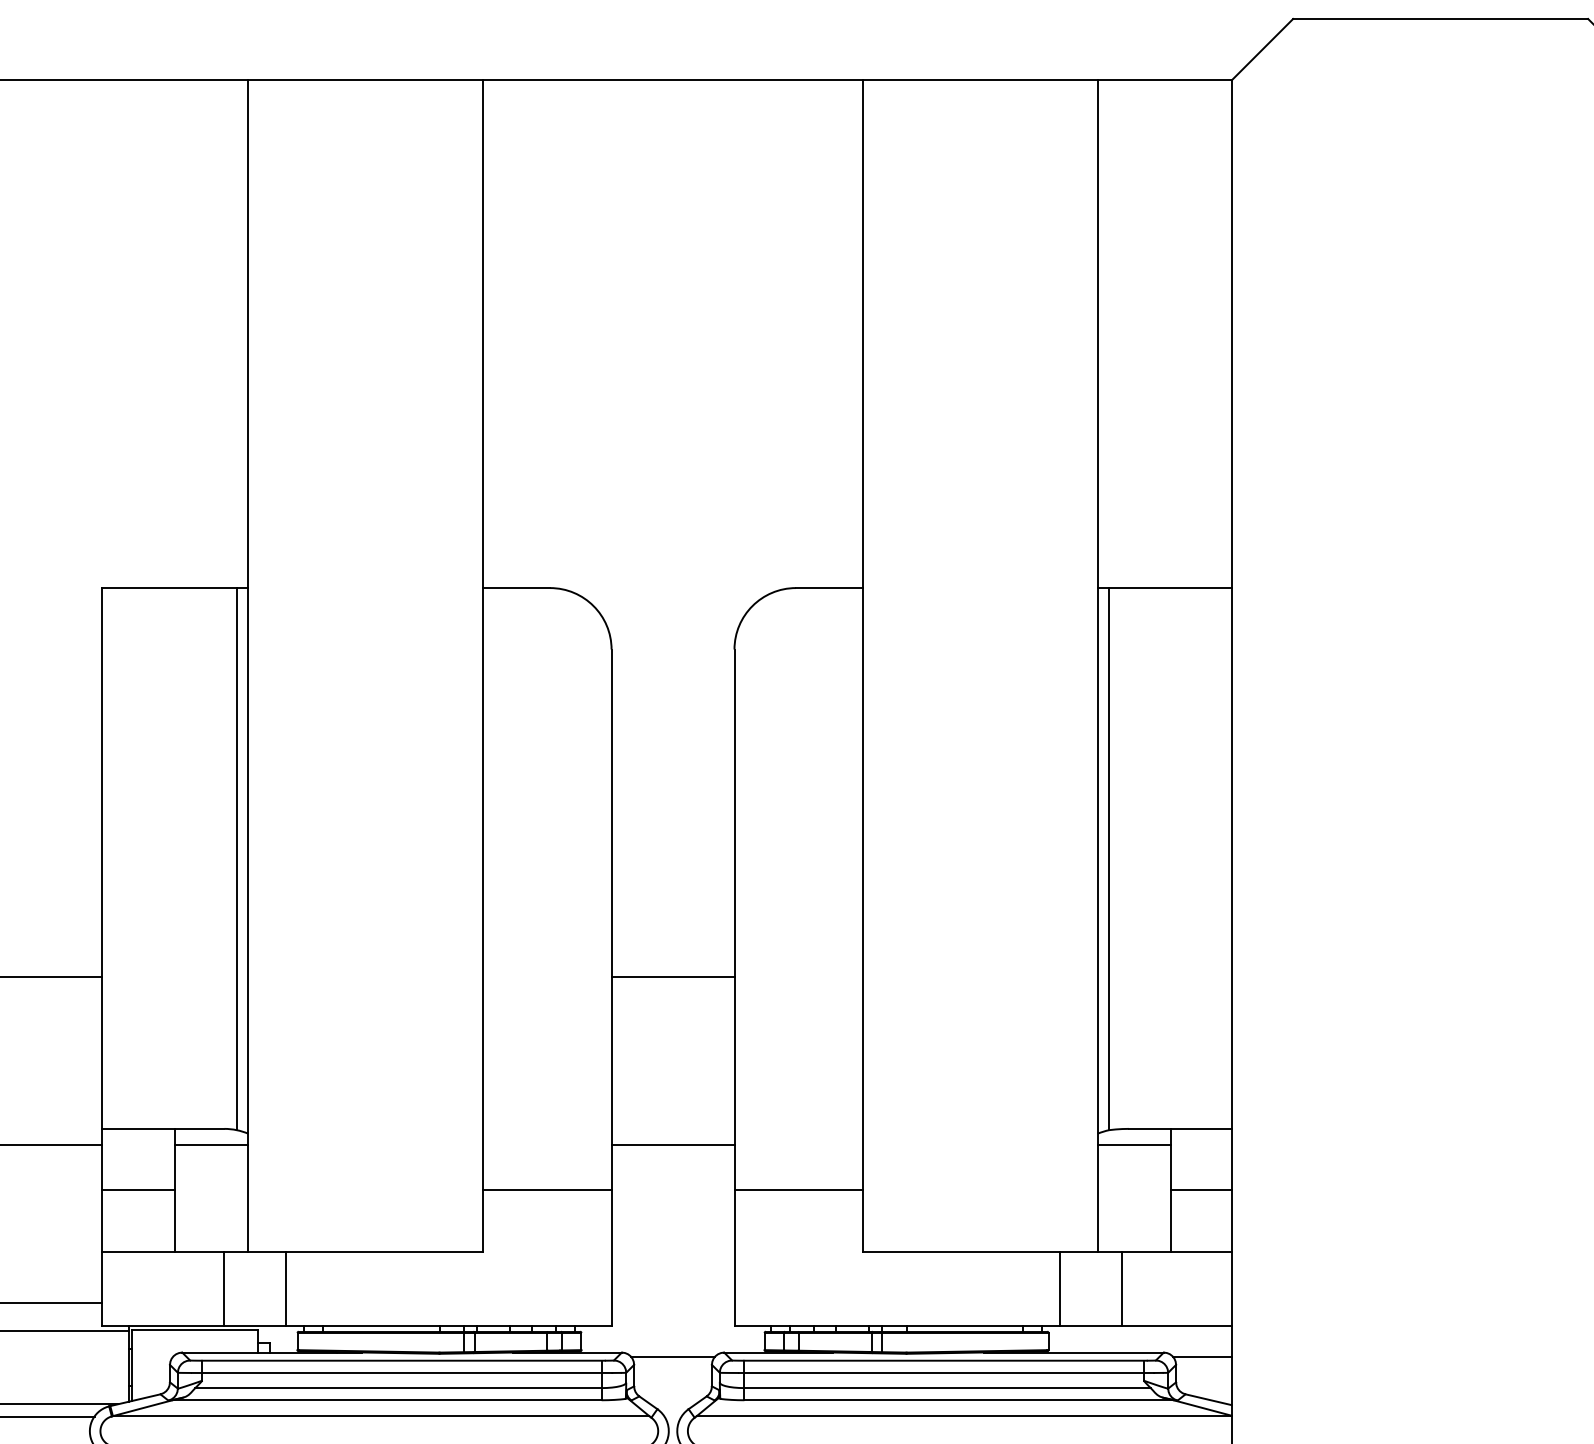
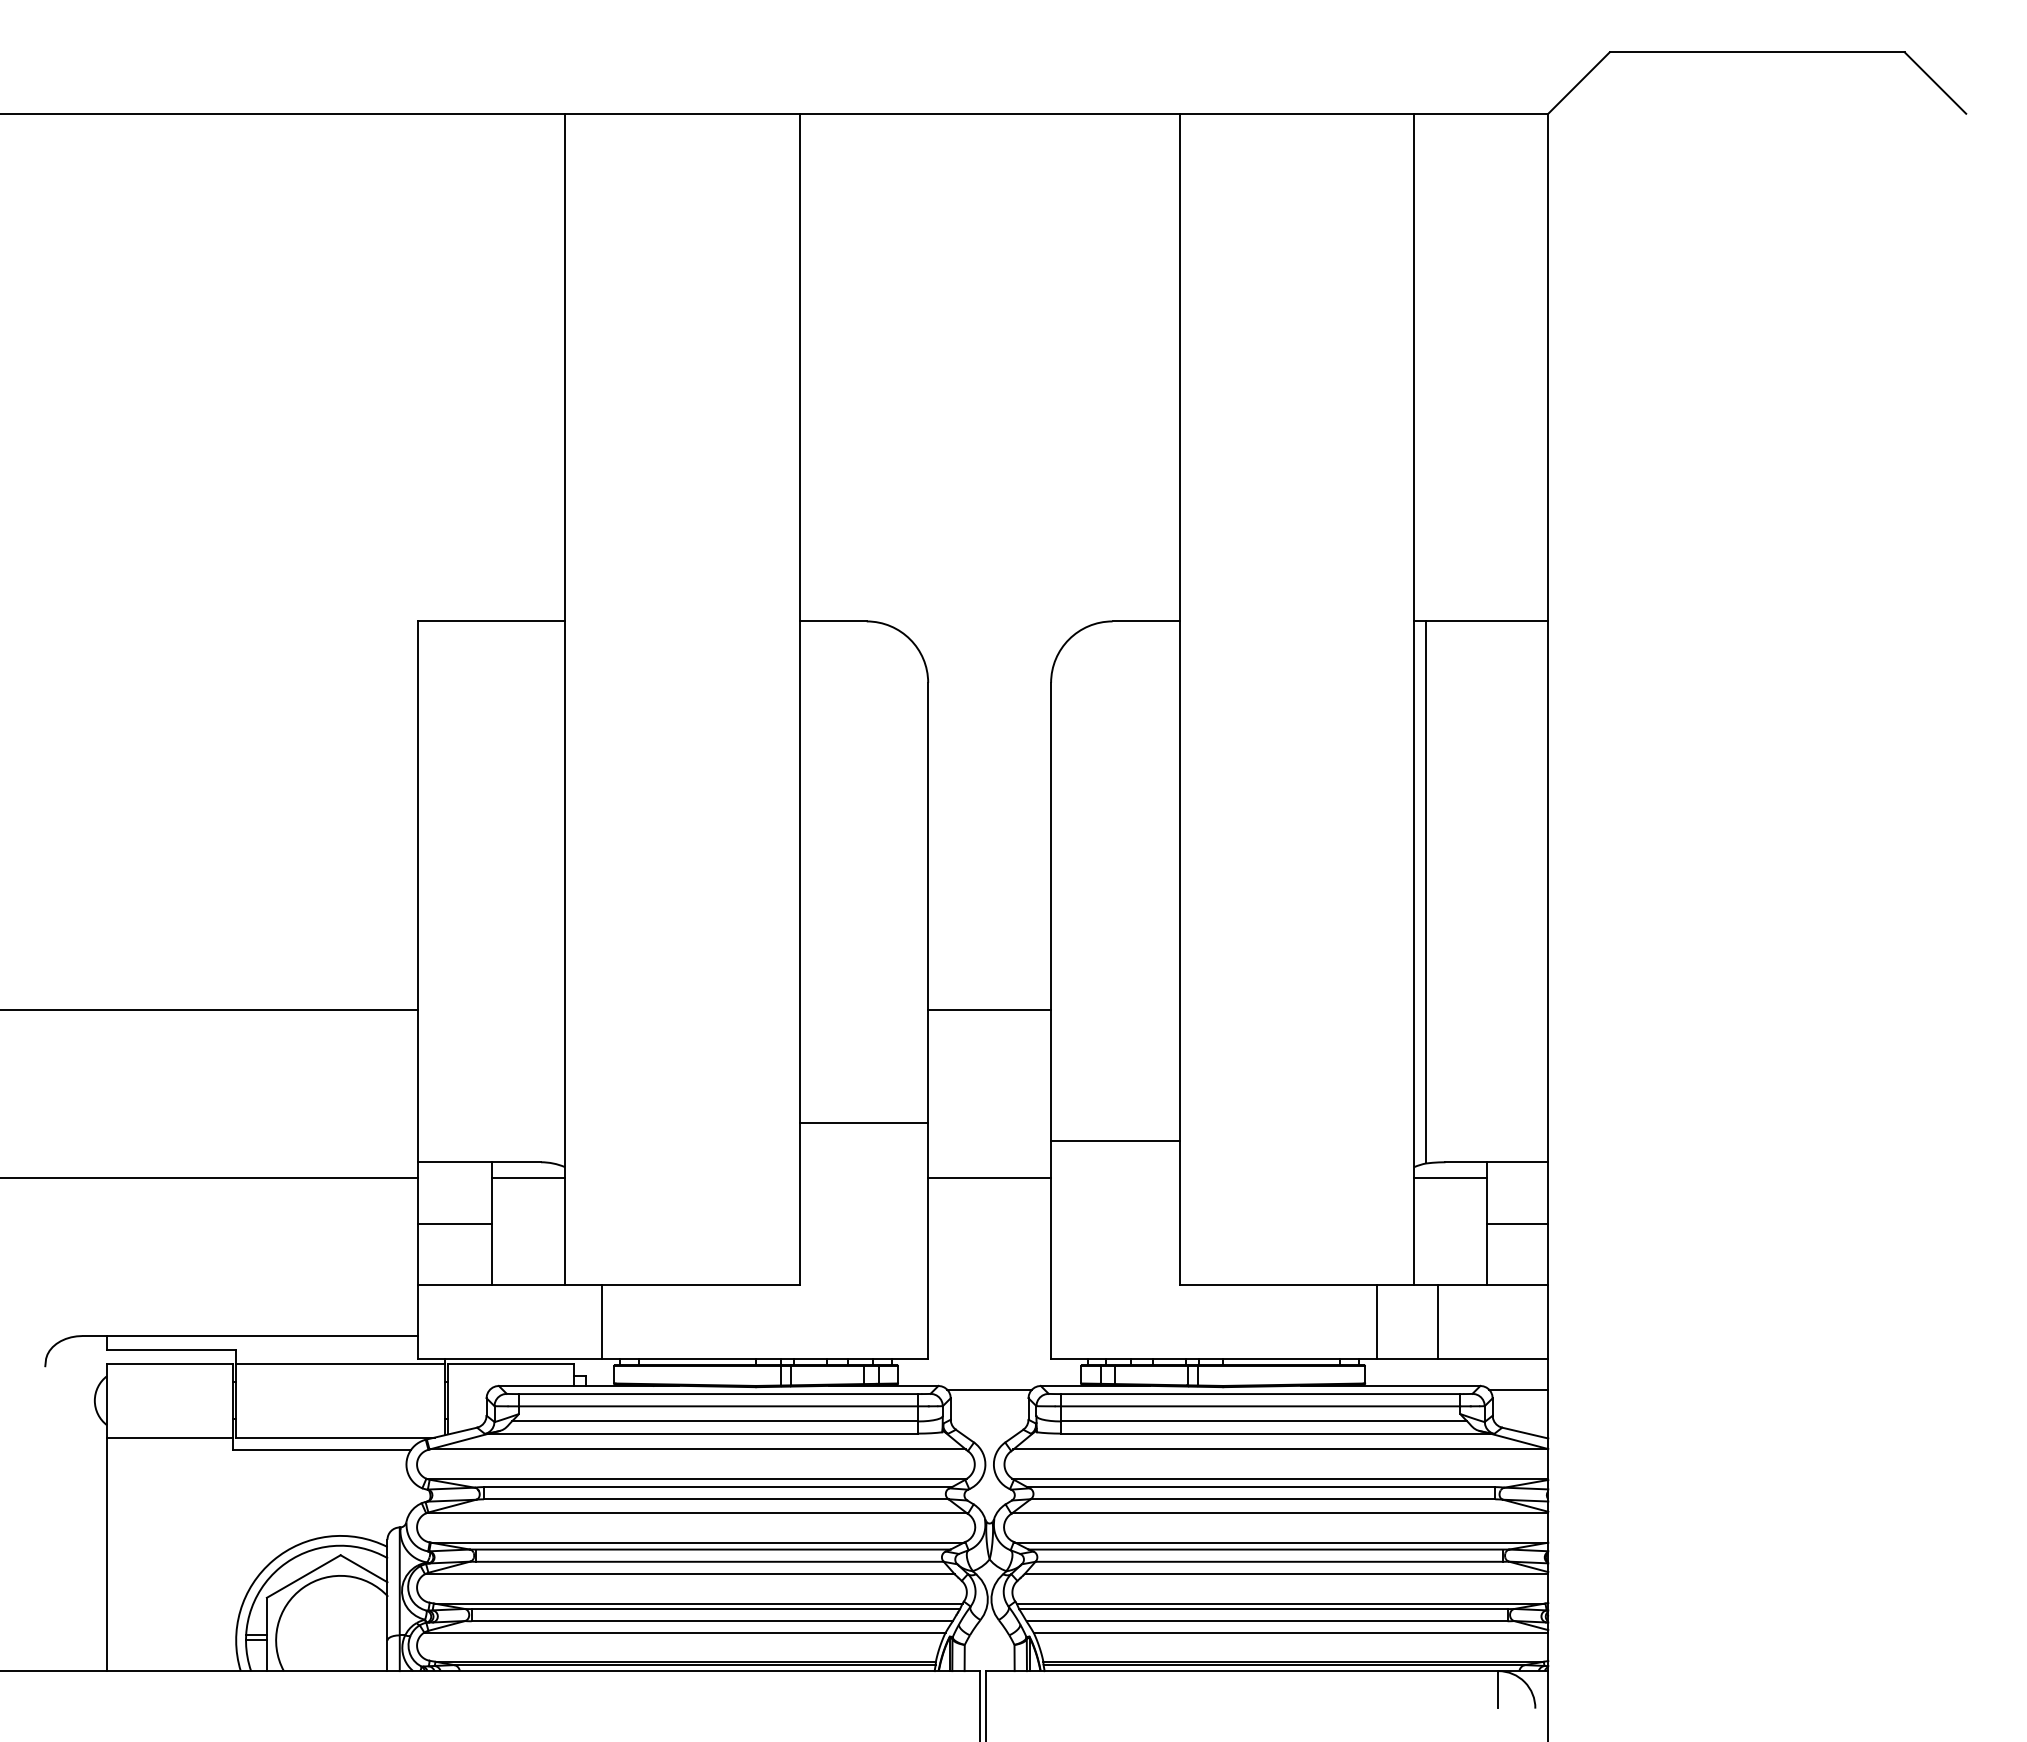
line: (236, 859) -> (553, 892), removed
line: (546, 1190) -> (863, 1122), moved
line: (798, 1190) -> (1115, 1140), moved
line: (224, 1288) -> (541, 1321), removed

